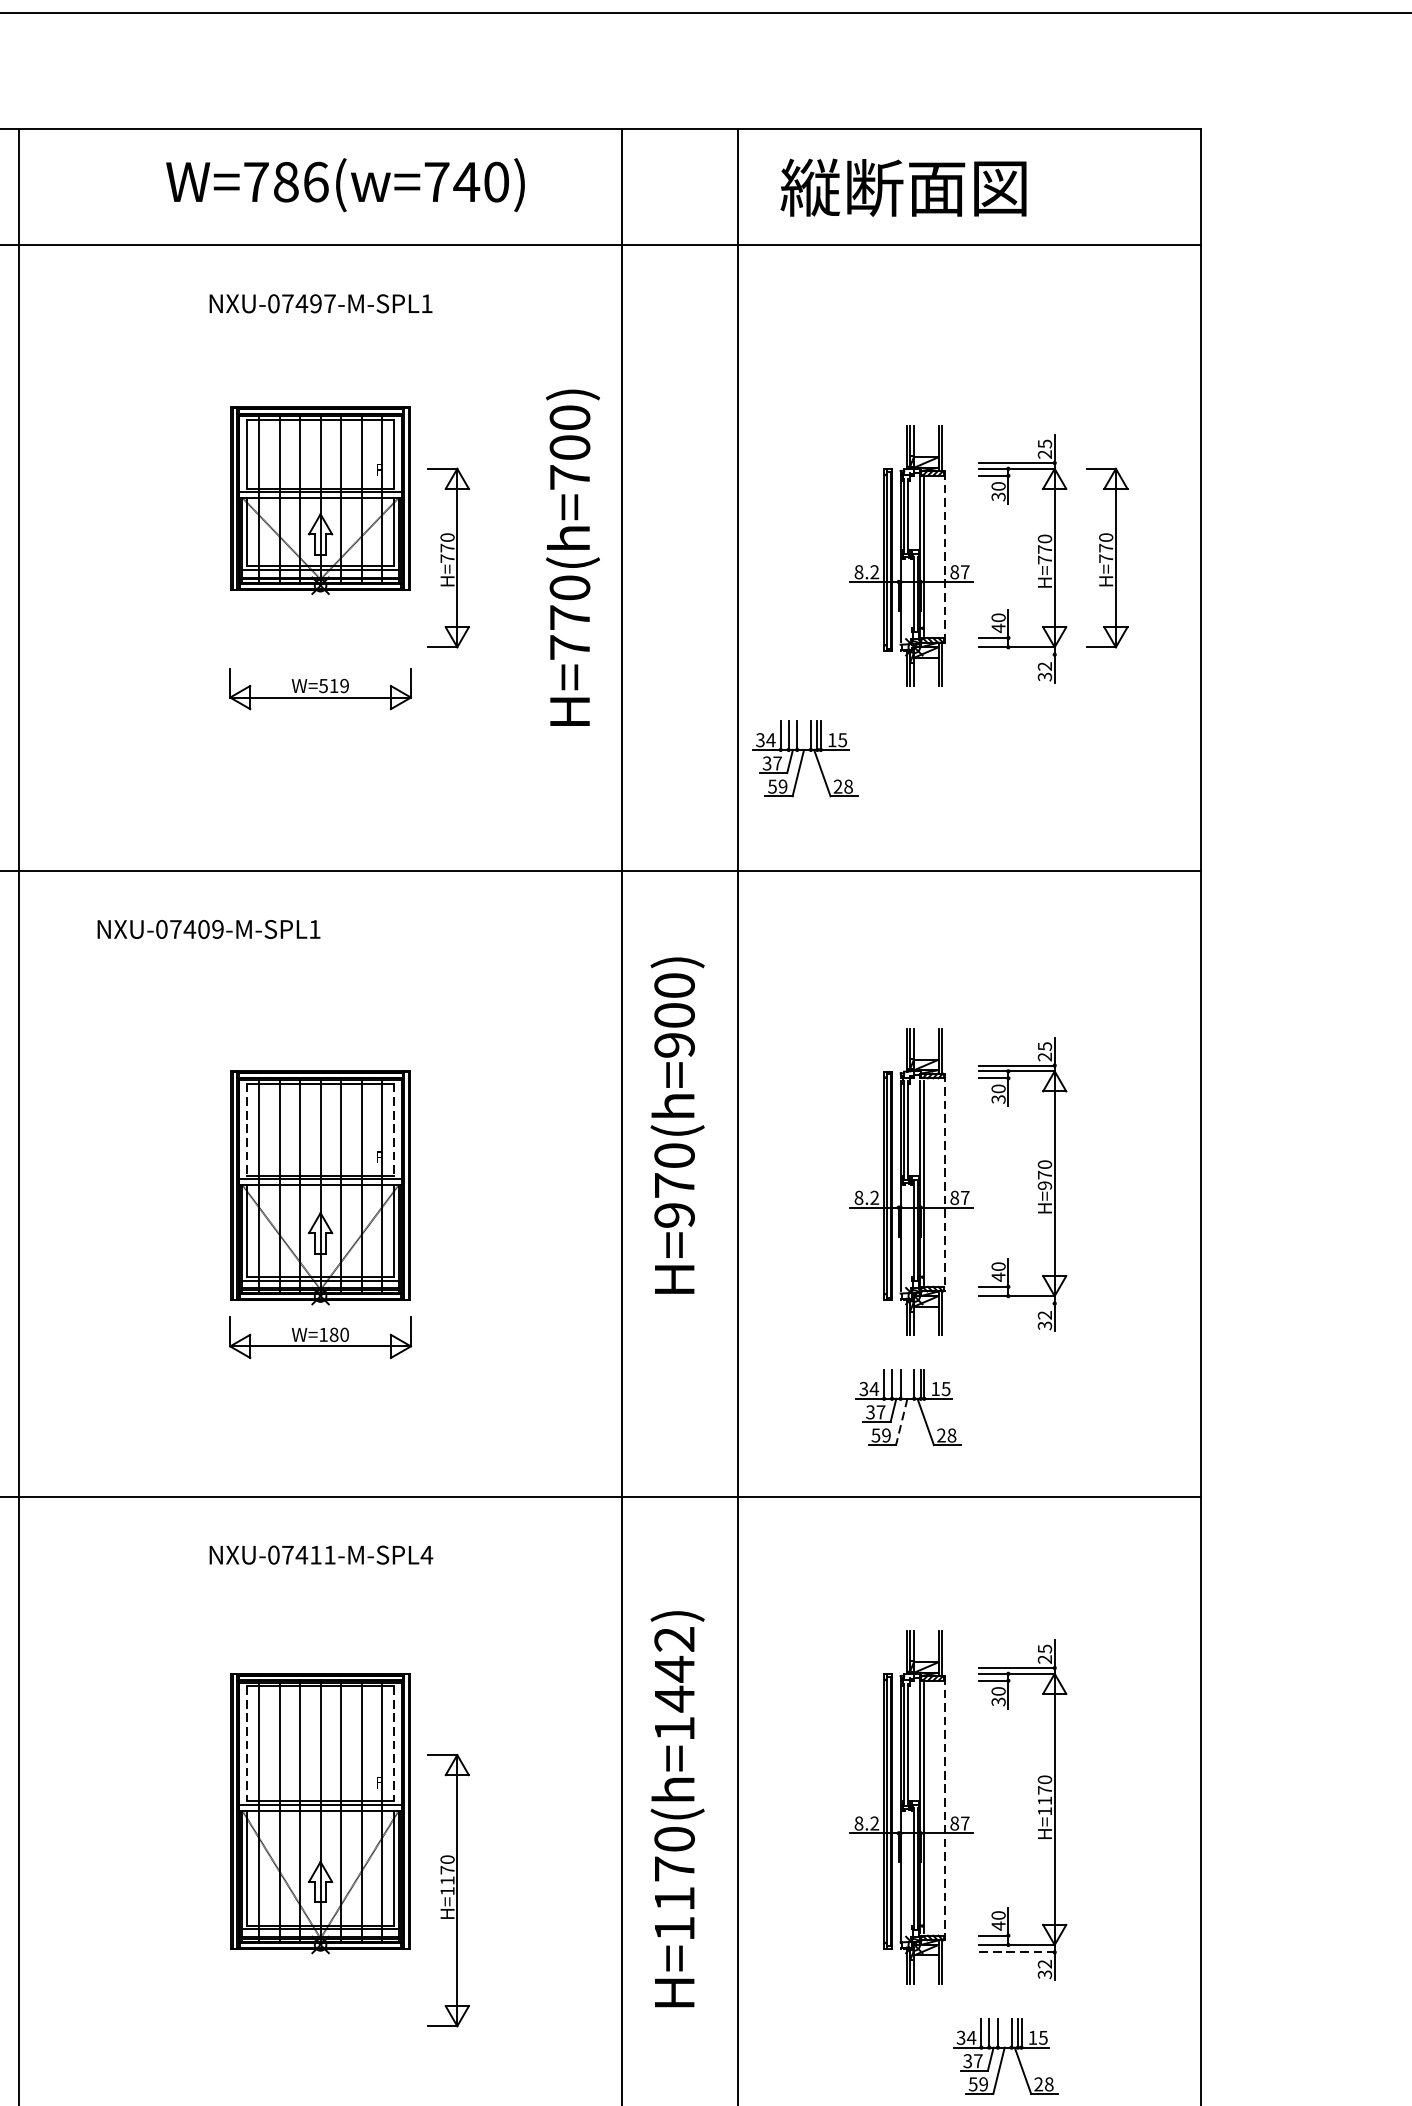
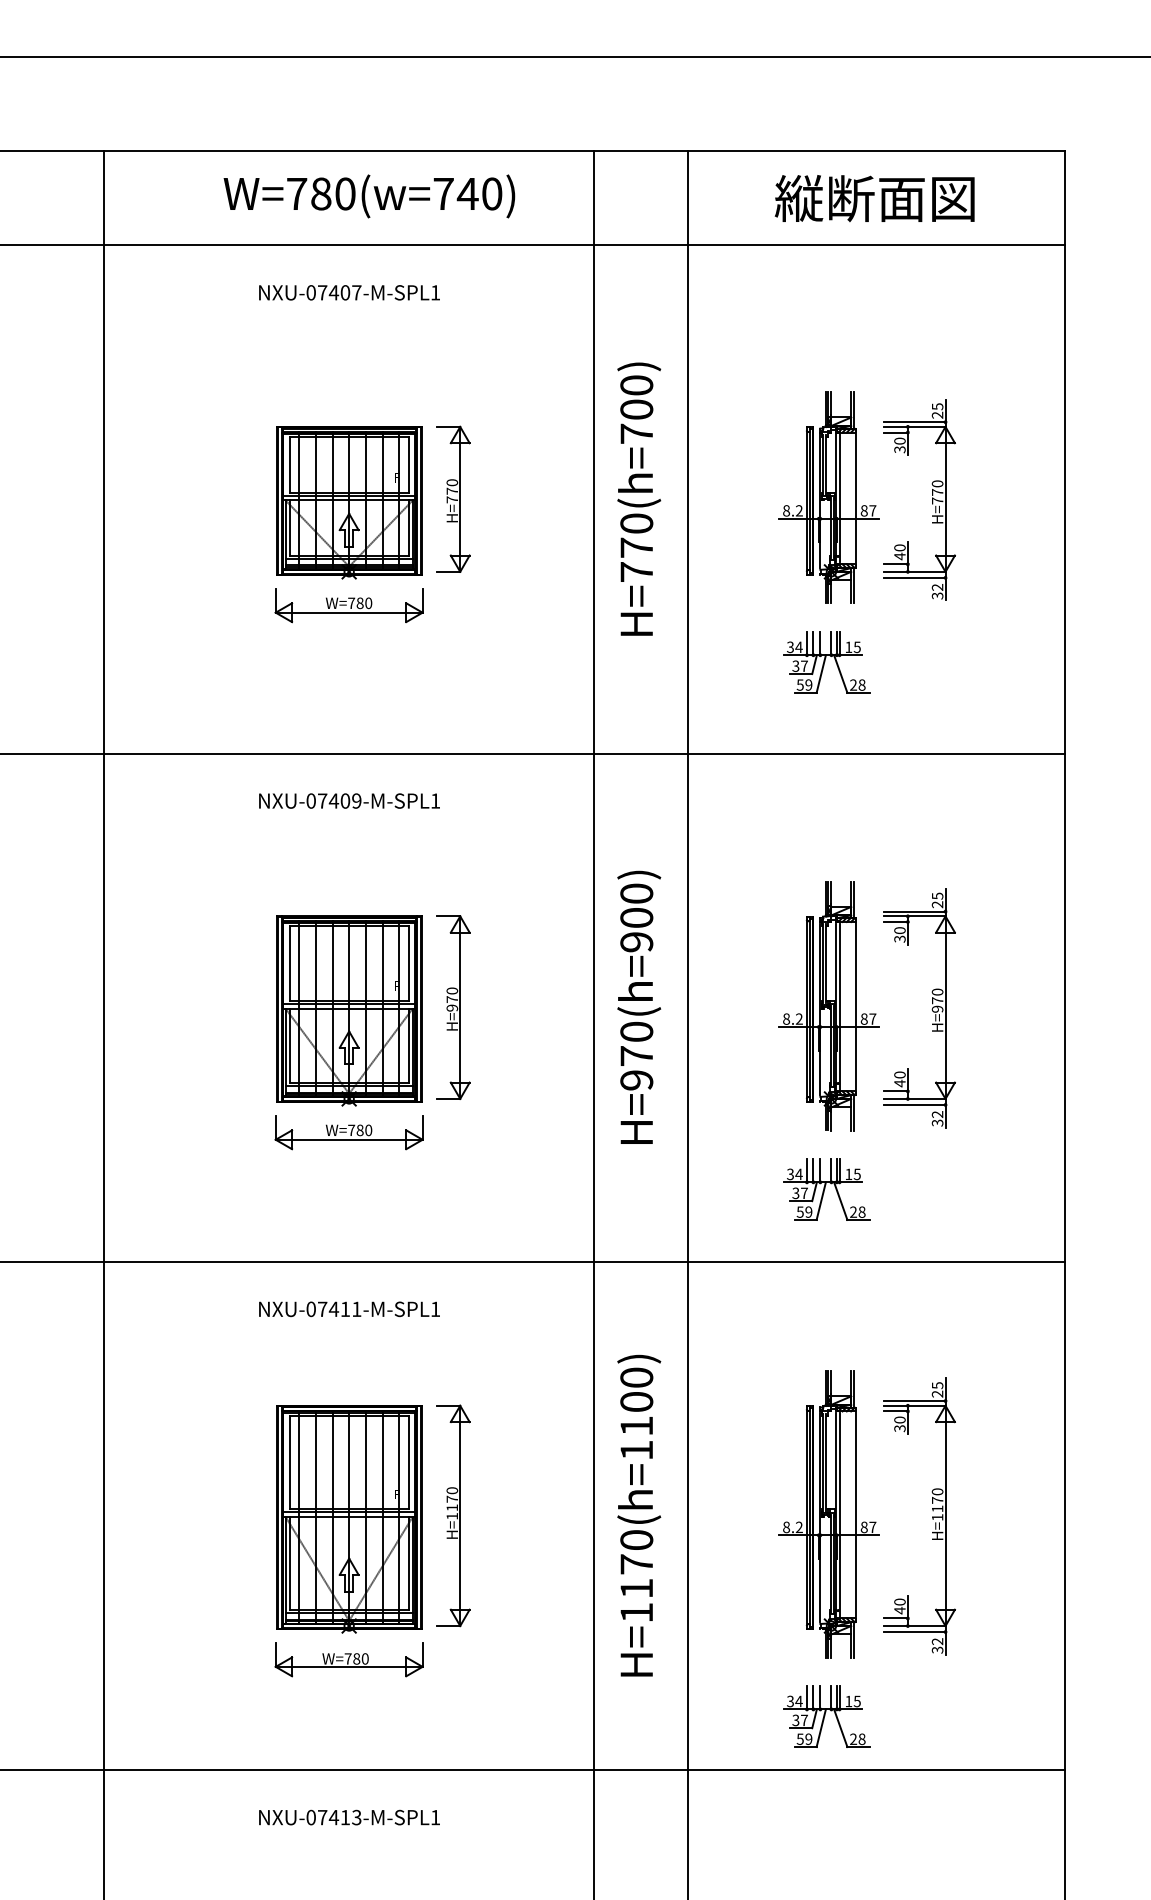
text: (316, 181) -> (345, 193), W=786(w=740) -> W=780(w=740)
text: (903, 187) -> (874, 198), moved
text: (316, 303) -> (345, 292), NXU-07497-M-SPL1 -> NXU-07407-M-SPL1
part: (320, 500) -> (349, 502), moved
text: (573, 556) -> (639, 498), moved
line: (945, 556) -> (856, 498), dashed -> solid
part: (1107, 556) -> (988, 498), removed
line: (1016, 654) -> (914, 577), added
text: (334, 686) -> (360, 603), W=519 -> W=780
part: (804, 758) -> (826, 662), moved
text: (208, 928) -> (349, 800), moved
text: (677, 1124) -> (639, 1006), moved
line: (247, 1130) -> (289, 964), dashed -> solid
line: (393, 1130) -> (408, 964), dashed -> solid
part: (449, 1183) -> (453, 1007), added
line: (945, 1183) -> (856, 1007), dashed -> solid
line: (1016, 1302) -> (914, 1104), added
text: (323, 1333) -> (351, 1129), W=180 -> W=780
line: (902, 1422) -> (821, 1201), dashed -> solid
text: (426, 1554) -> (435, 1308), NXU-07411-M-SPL4 -> NXU-07411-M-SPL1
text: (674, 1669) -> (636, 1402), H=1170(h=1442) -> H=1170(h=1100)
line: (247, 1743) -> (289, 1462), dashed -> solid
line: (393, 1743) -> (408, 1462), dashed -> solid
line: (945, 1808) -> (856, 1515), dashed -> solid
part: (449, 1890) -> (453, 1515), moved
line: (1016, 1952) -> (914, 1632), dashed -> solid
part: (319, 1986) -> (348, 1659), added
part: (1005, 2056) -> (826, 1716), moved

